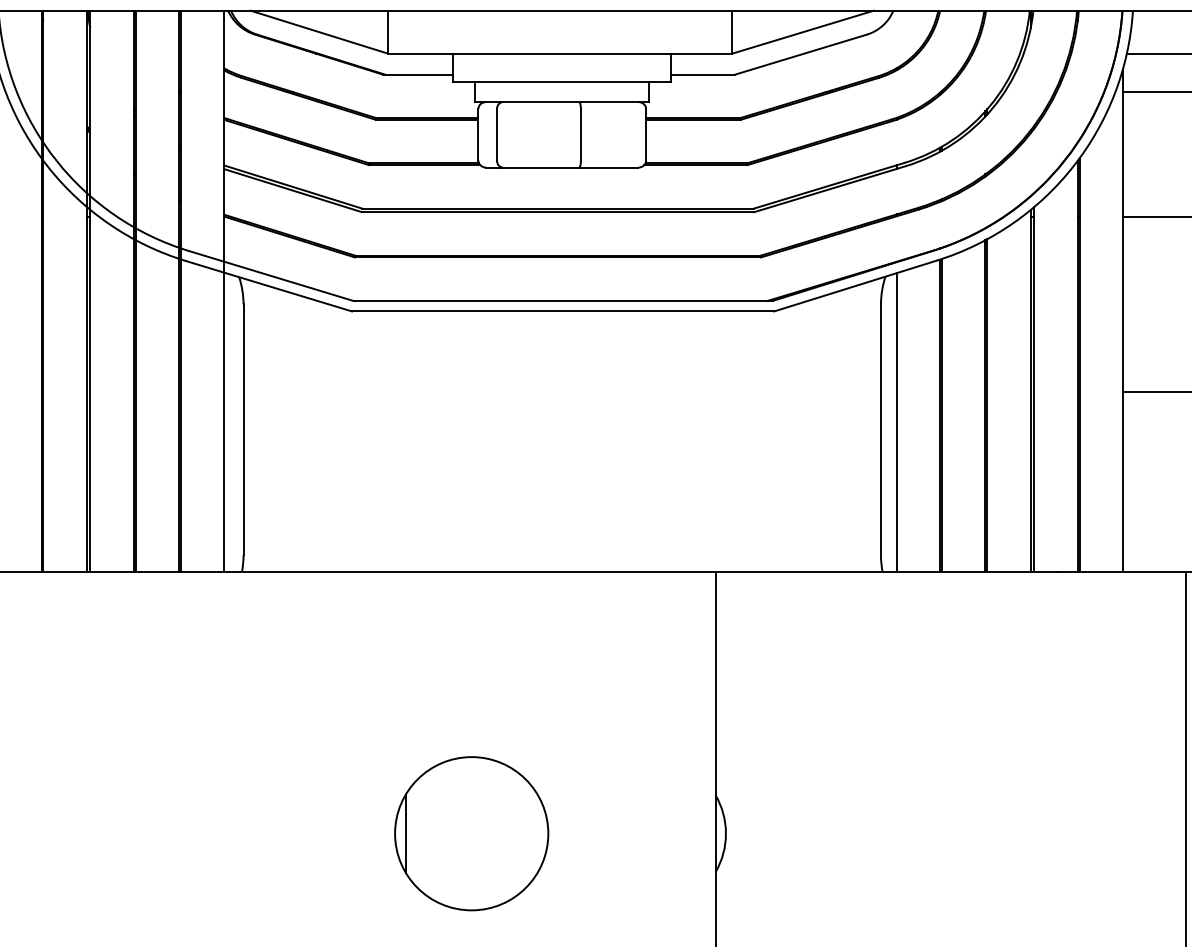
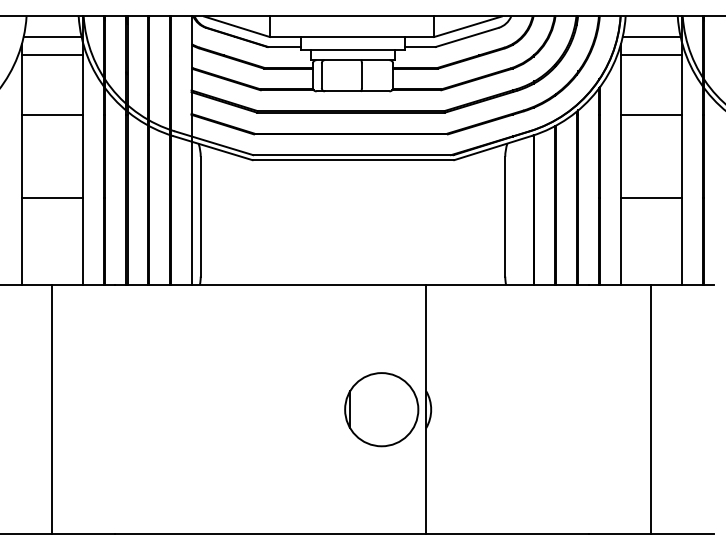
line: (896, 420) -> (512, 212), removed
part: (471, 833) -> (381, 409), moved

